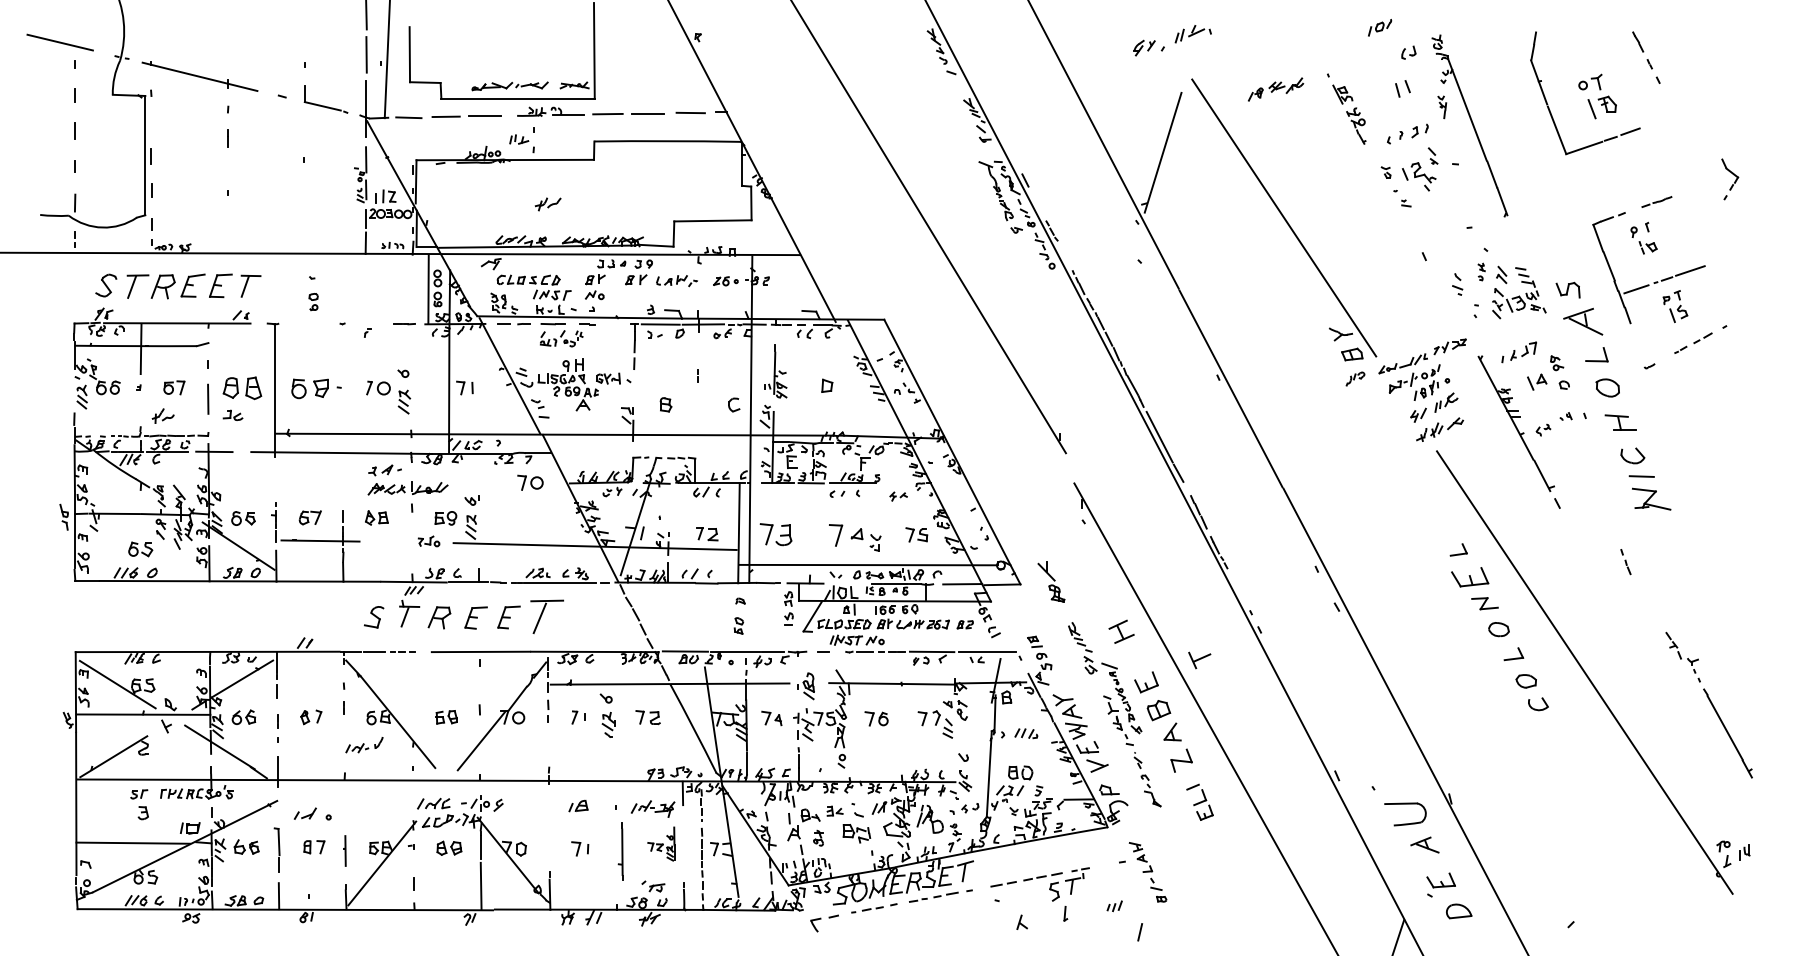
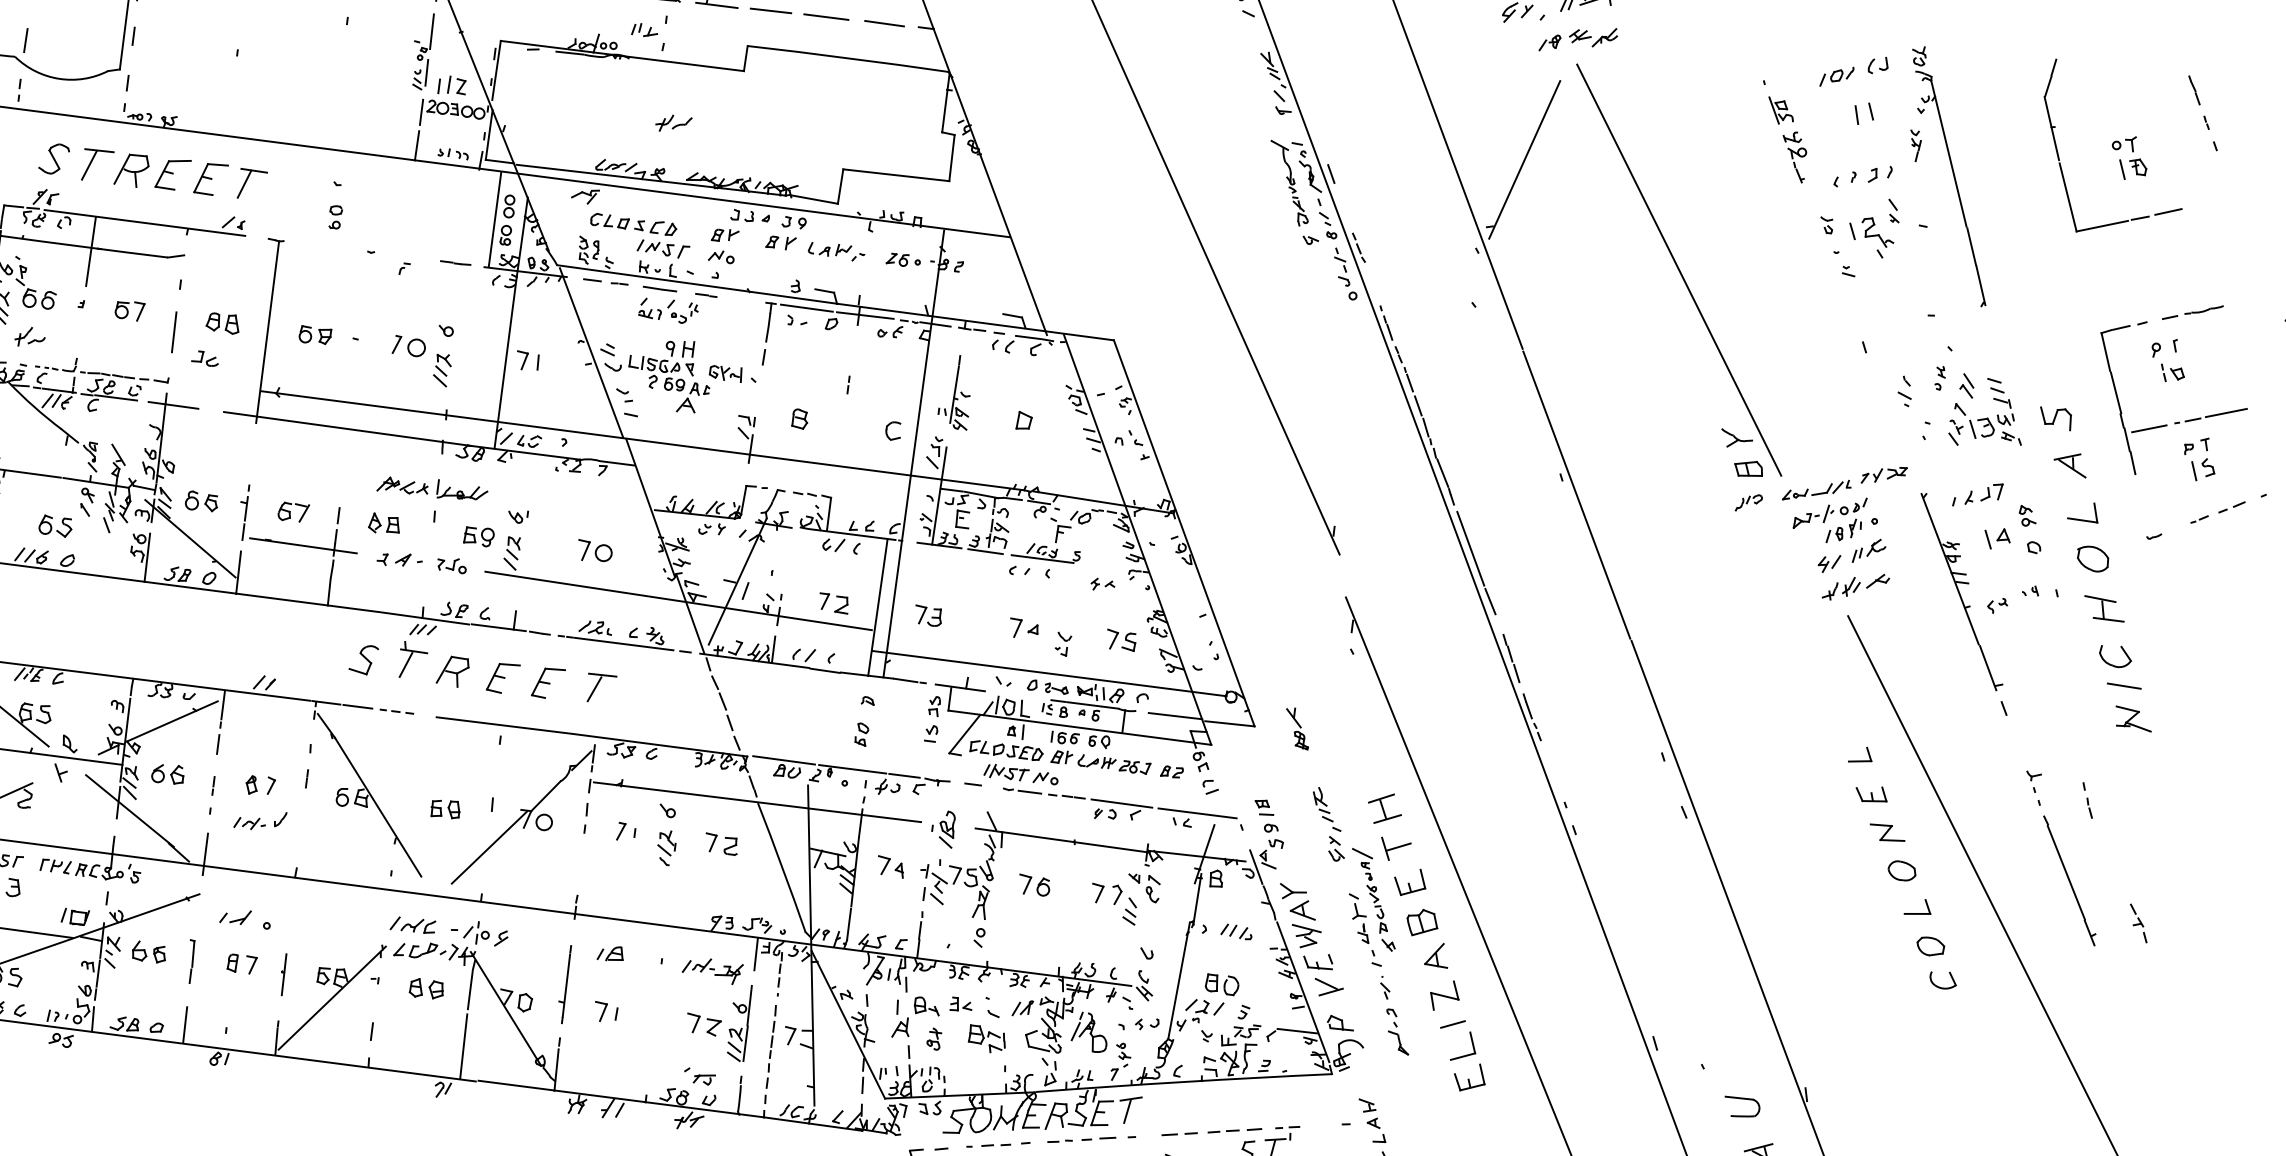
part: (1380, 27) -> (1837, 76), moved
part: (1276, 89) -> (1579, 39), moved
part: (1597, 96) -> (2129, 157), size x0.71
part: (1656, 201) -> (2191, 311), size x1.43
part: (1582, 322) -> (2069, 464), size x0.62
part: (242, 388) -> (222, 323), size x0.62
part: (309, 388) -> (314, 335), size x0.62
part: (162, 415) -> (29, 336), moved
part: (384, 470) -> (399, 559), moved
part: (530, 482) -> (594, 551), moved
part: (1651, 499) -> (2133, 719), size x0.71
part: (775, 534) -> (927, 615), size x0.62
part: (845, 535) -> (1023, 629), size x0.62
part: (1469, 576) -> (1870, 793), size x0.62
part: (1051, 581) -> (1297, 727), size x0.71
part: (547, 616) -> (601, 688), size x0.62
part: (1199, 660) -> (1394, 849), moved
part: (1719, 718) -> (2060, 858), moved
part: (364, 745) -> (260, 820), moved
part: (1199, 802) -> (1462, 1056), size x1.43
part: (1404, 813) -> (1740, 1106), size x0.62
part: (661, 843) -> (718, 1019), size x1.67
part: (276, 849) -> (189, 960), size x0.71
part: (620, 851) -> (563, 984), moved

